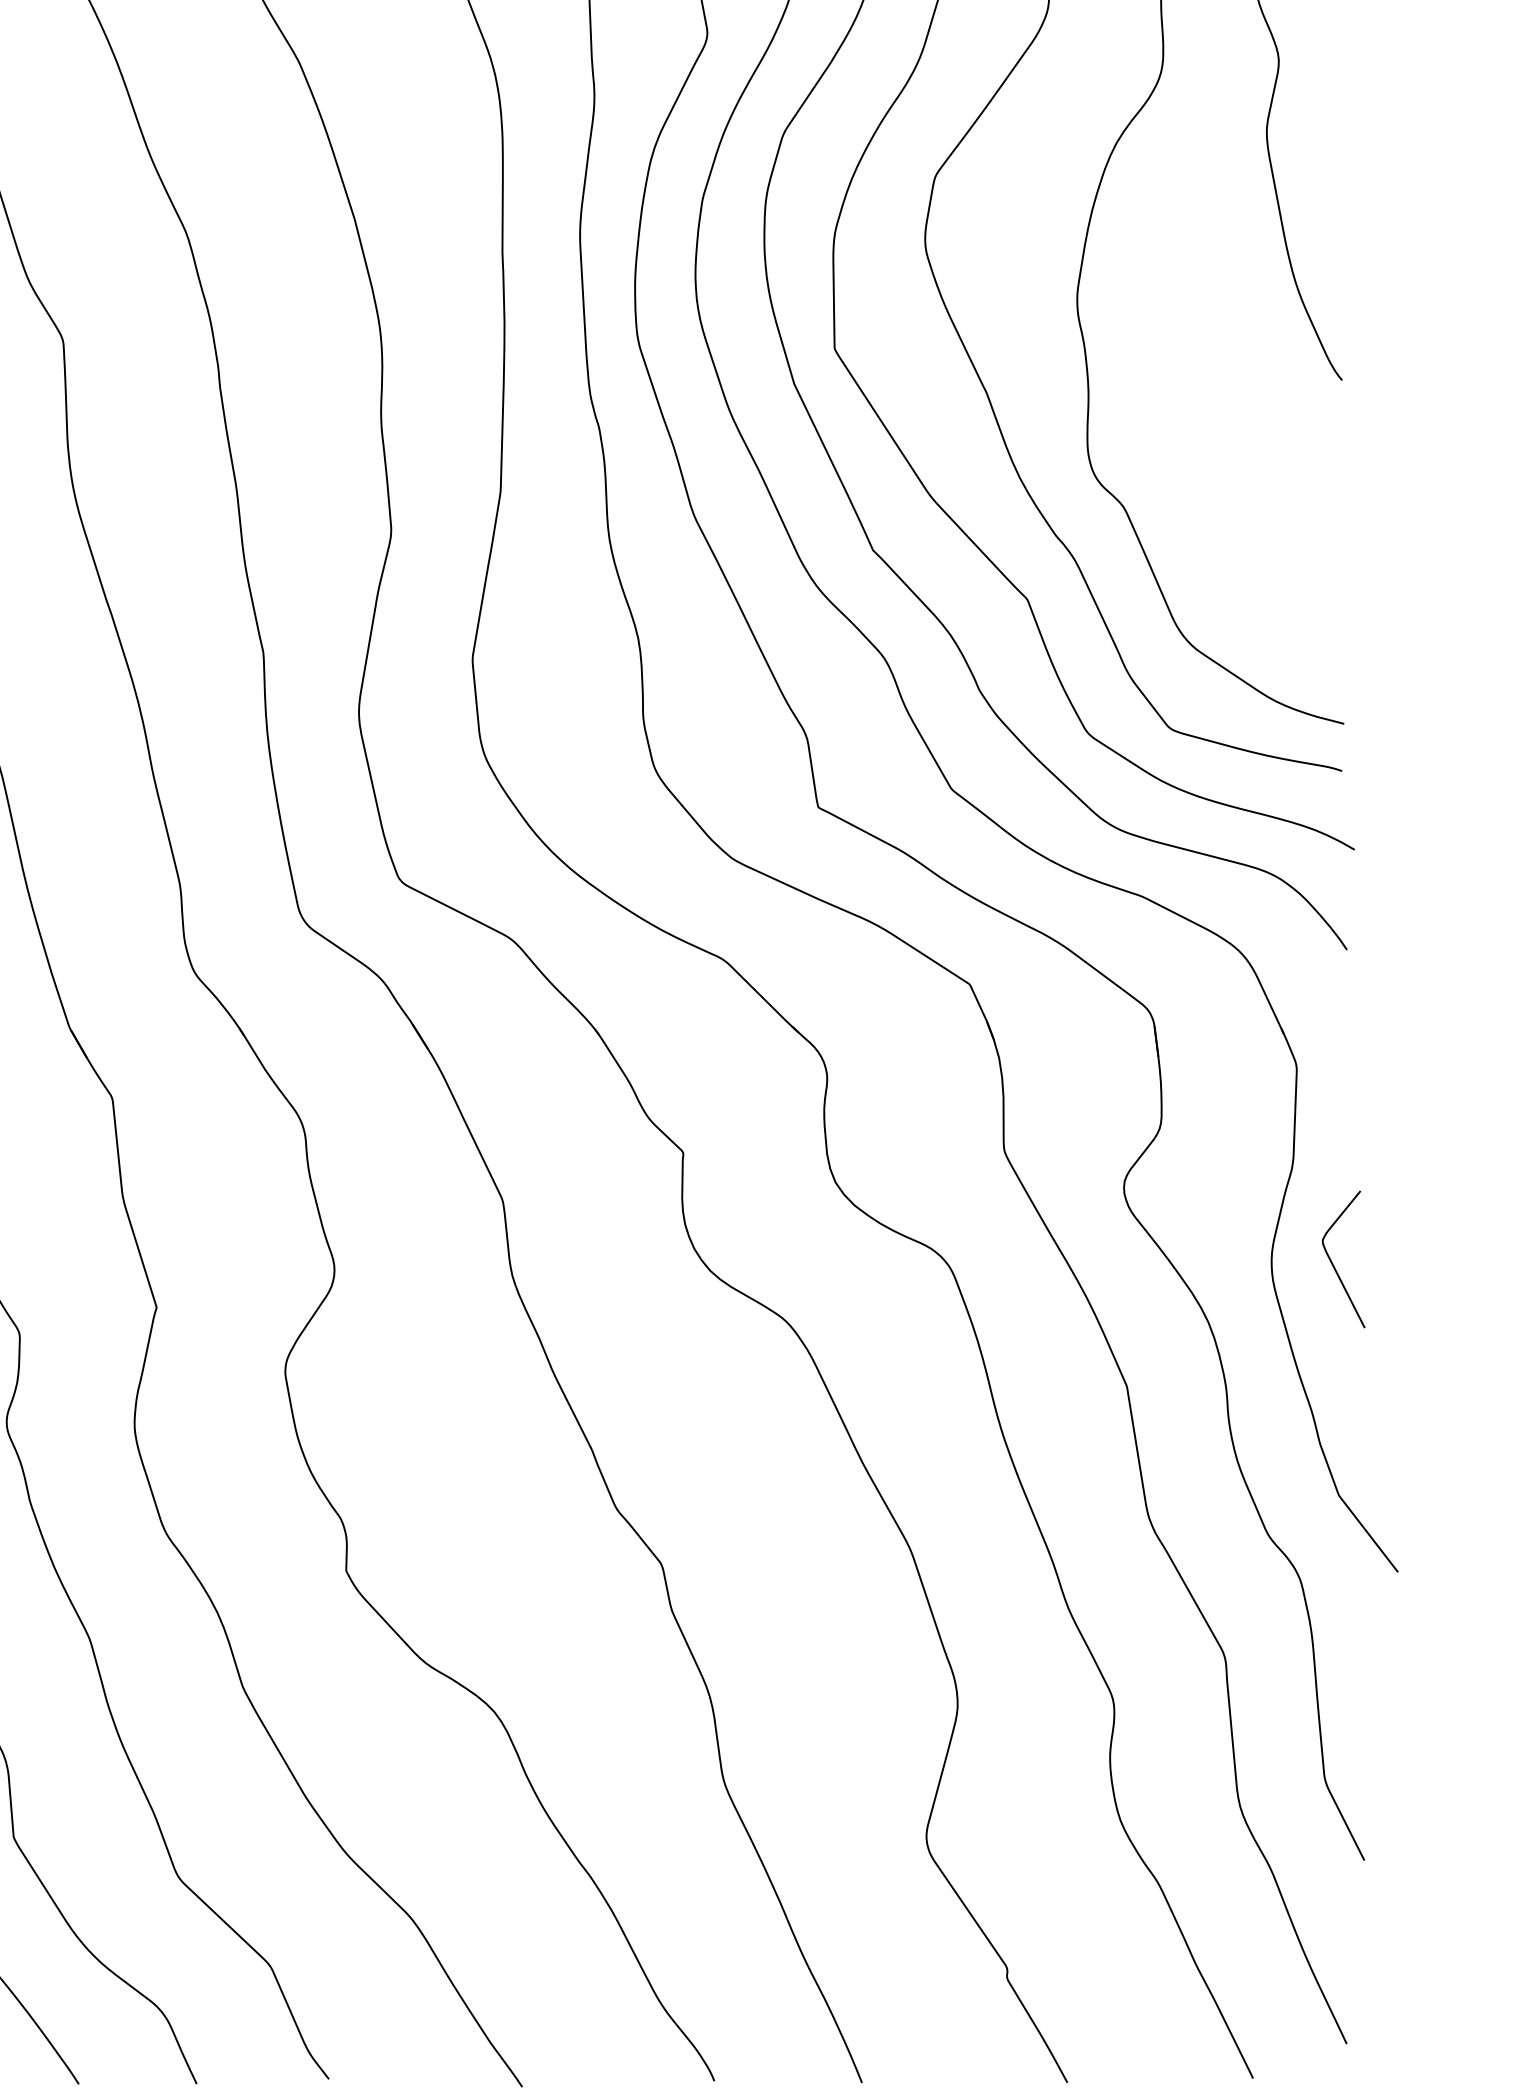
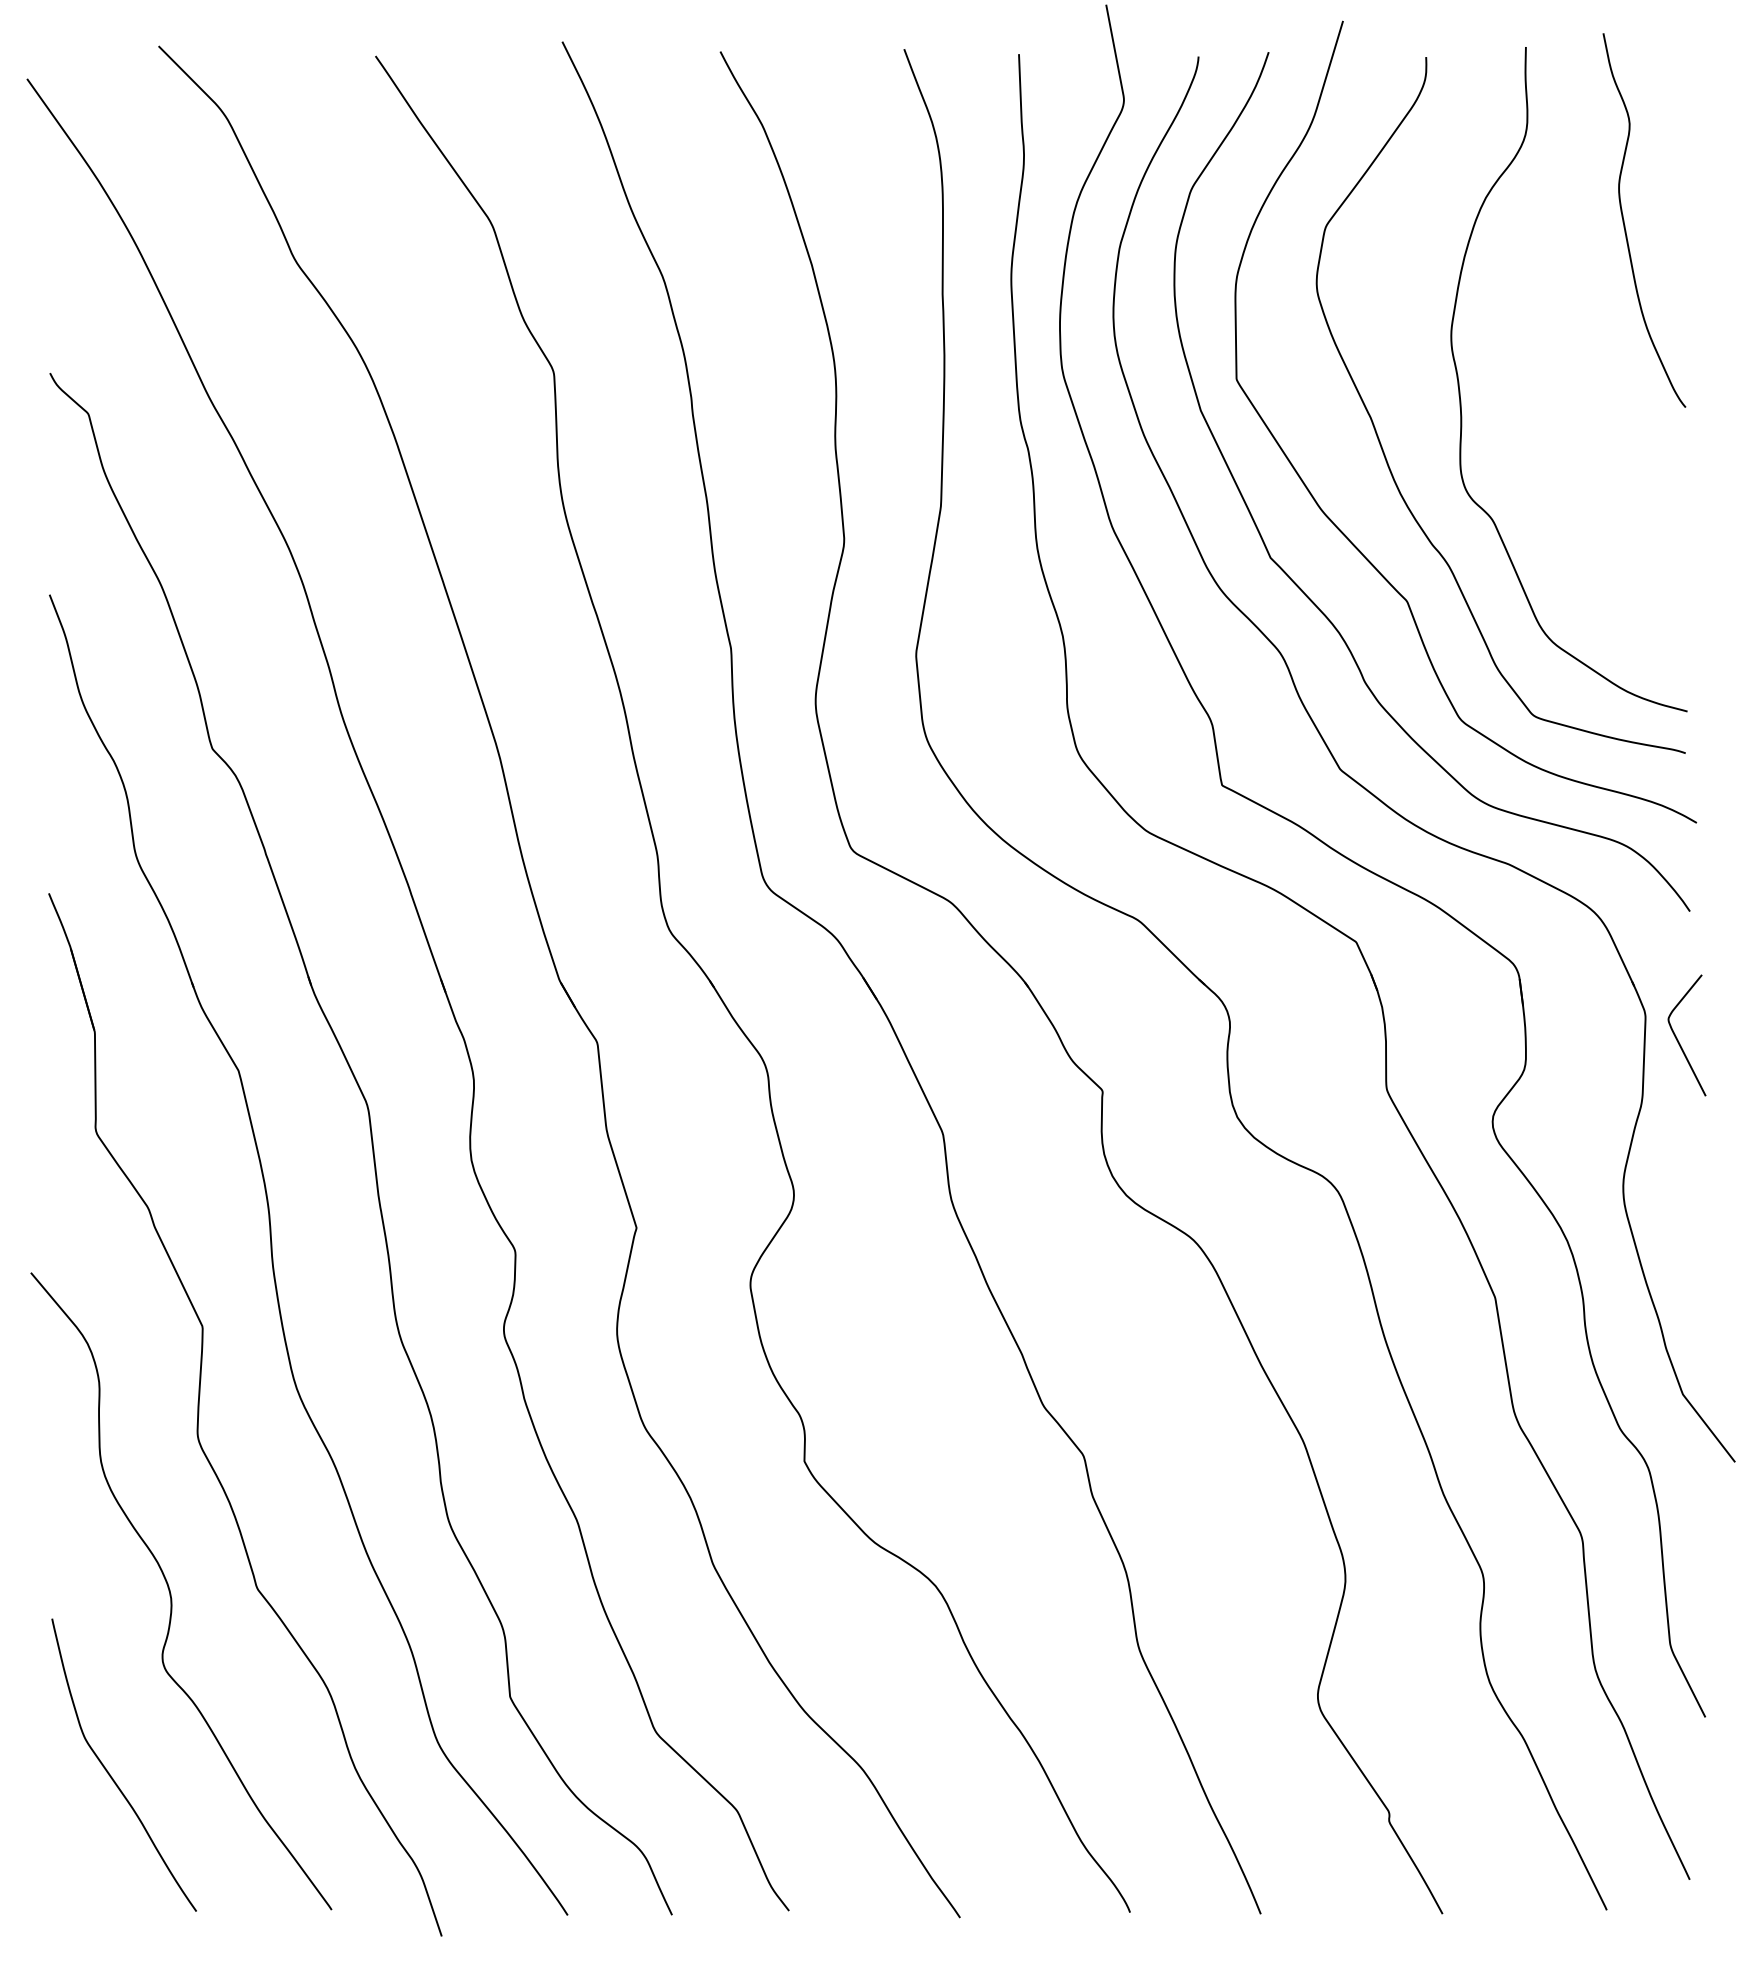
curve: (1334, 1264) -> (1678, 1039), moved

